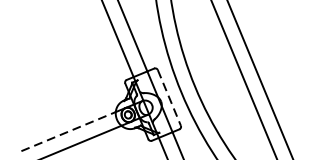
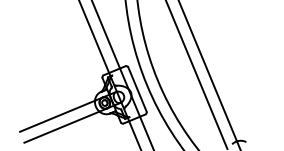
line: (169, 97) -> (137, 89), dashed -> solid
line: (68, 131) -> (57, 116), dashed -> solid

